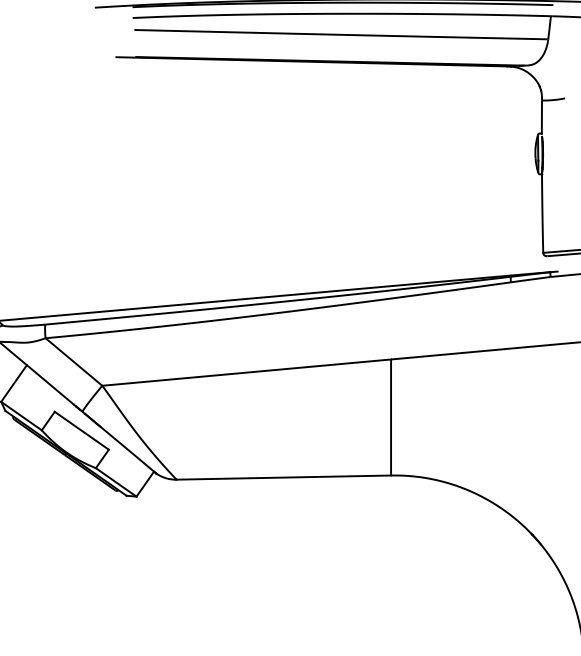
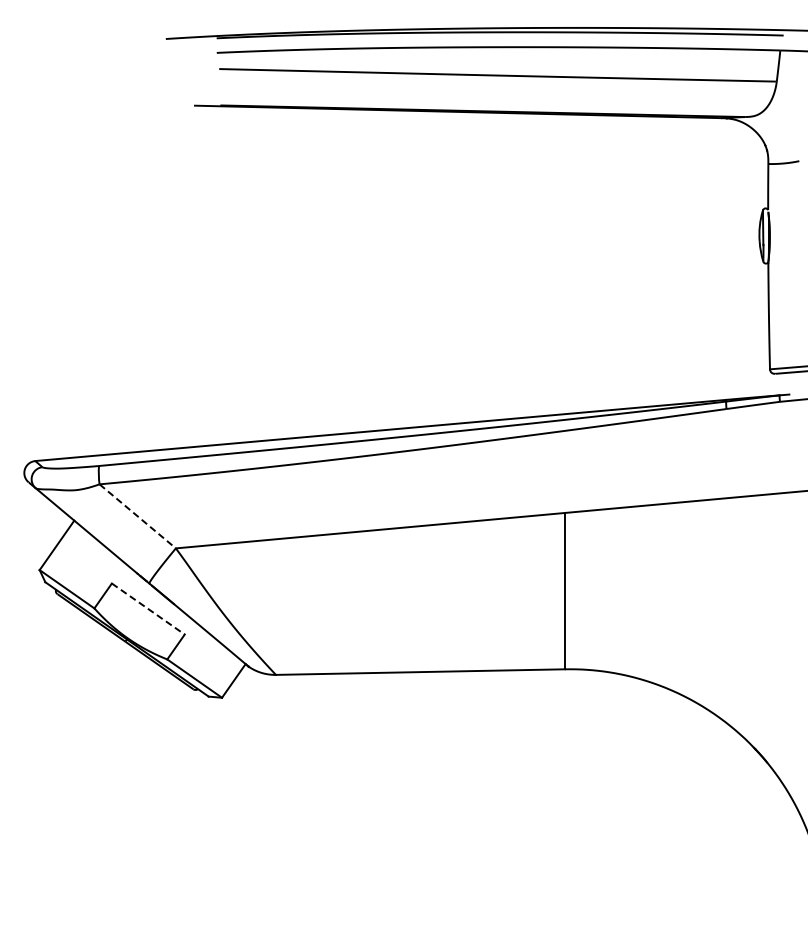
line: (73, 362) -> (137, 516), solid -> dashed
line: (81, 431) -> (148, 609), solid -> dashed

